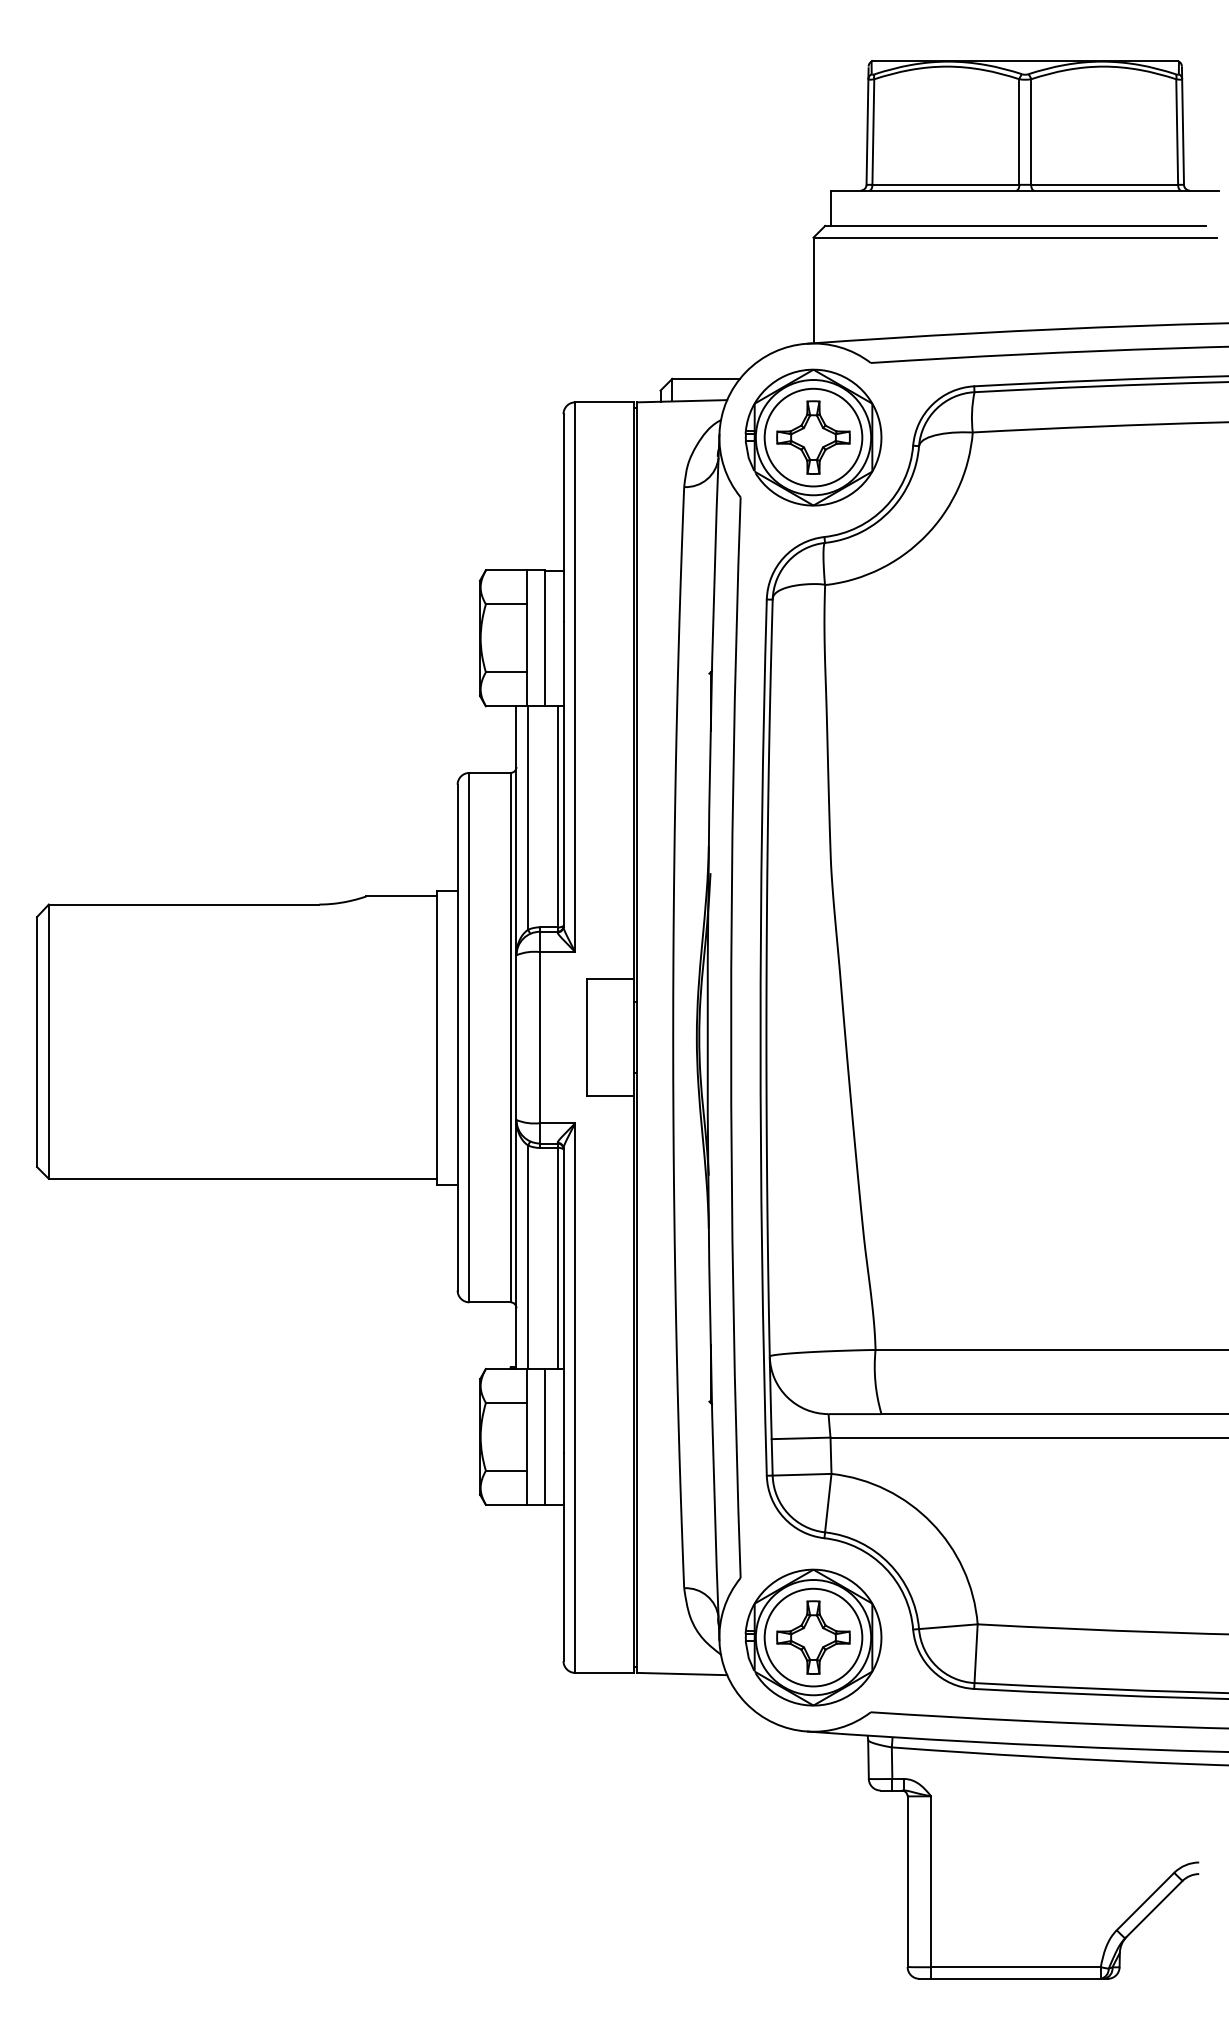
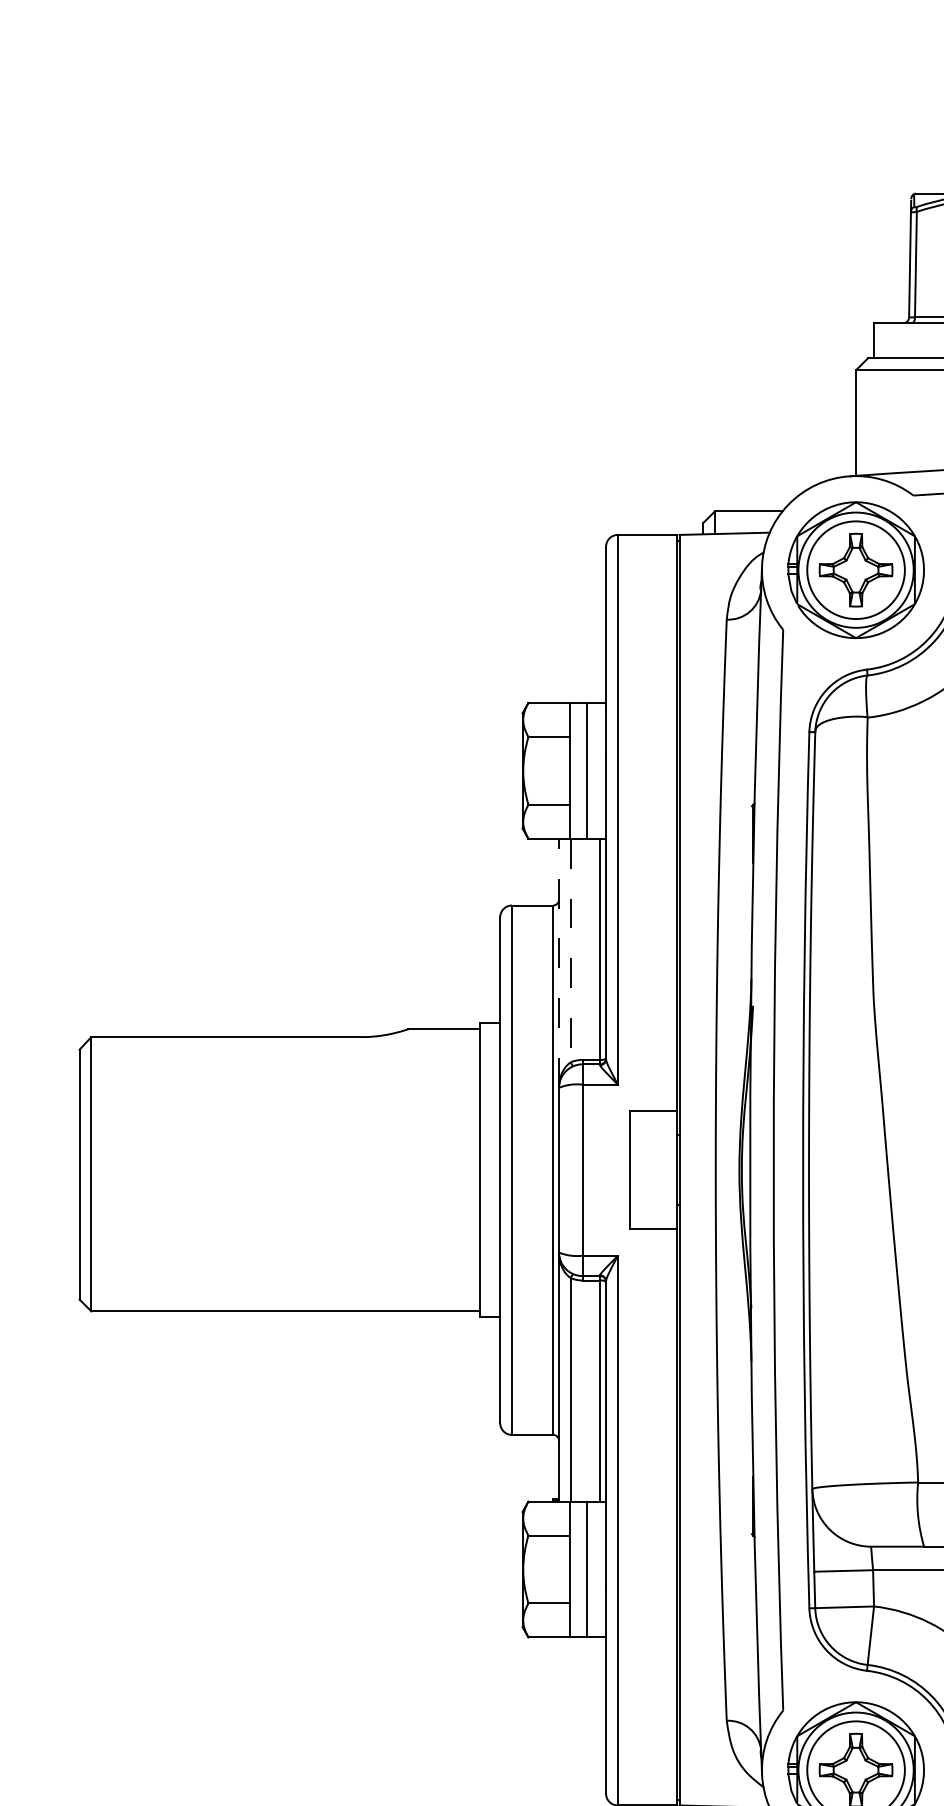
line: (528, 818) -> (571, 951), solid -> dashed
line: (516, 830) -> (559, 963), solid -> dashed

